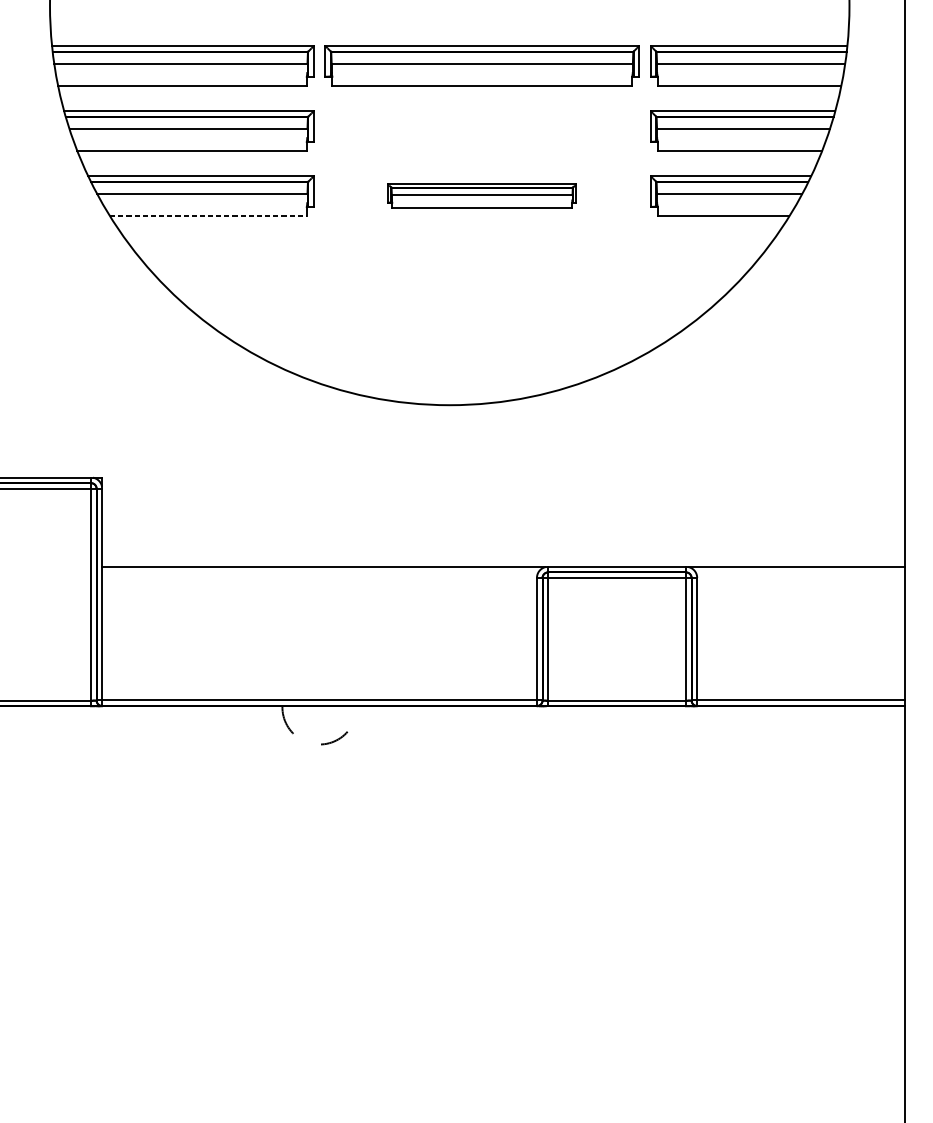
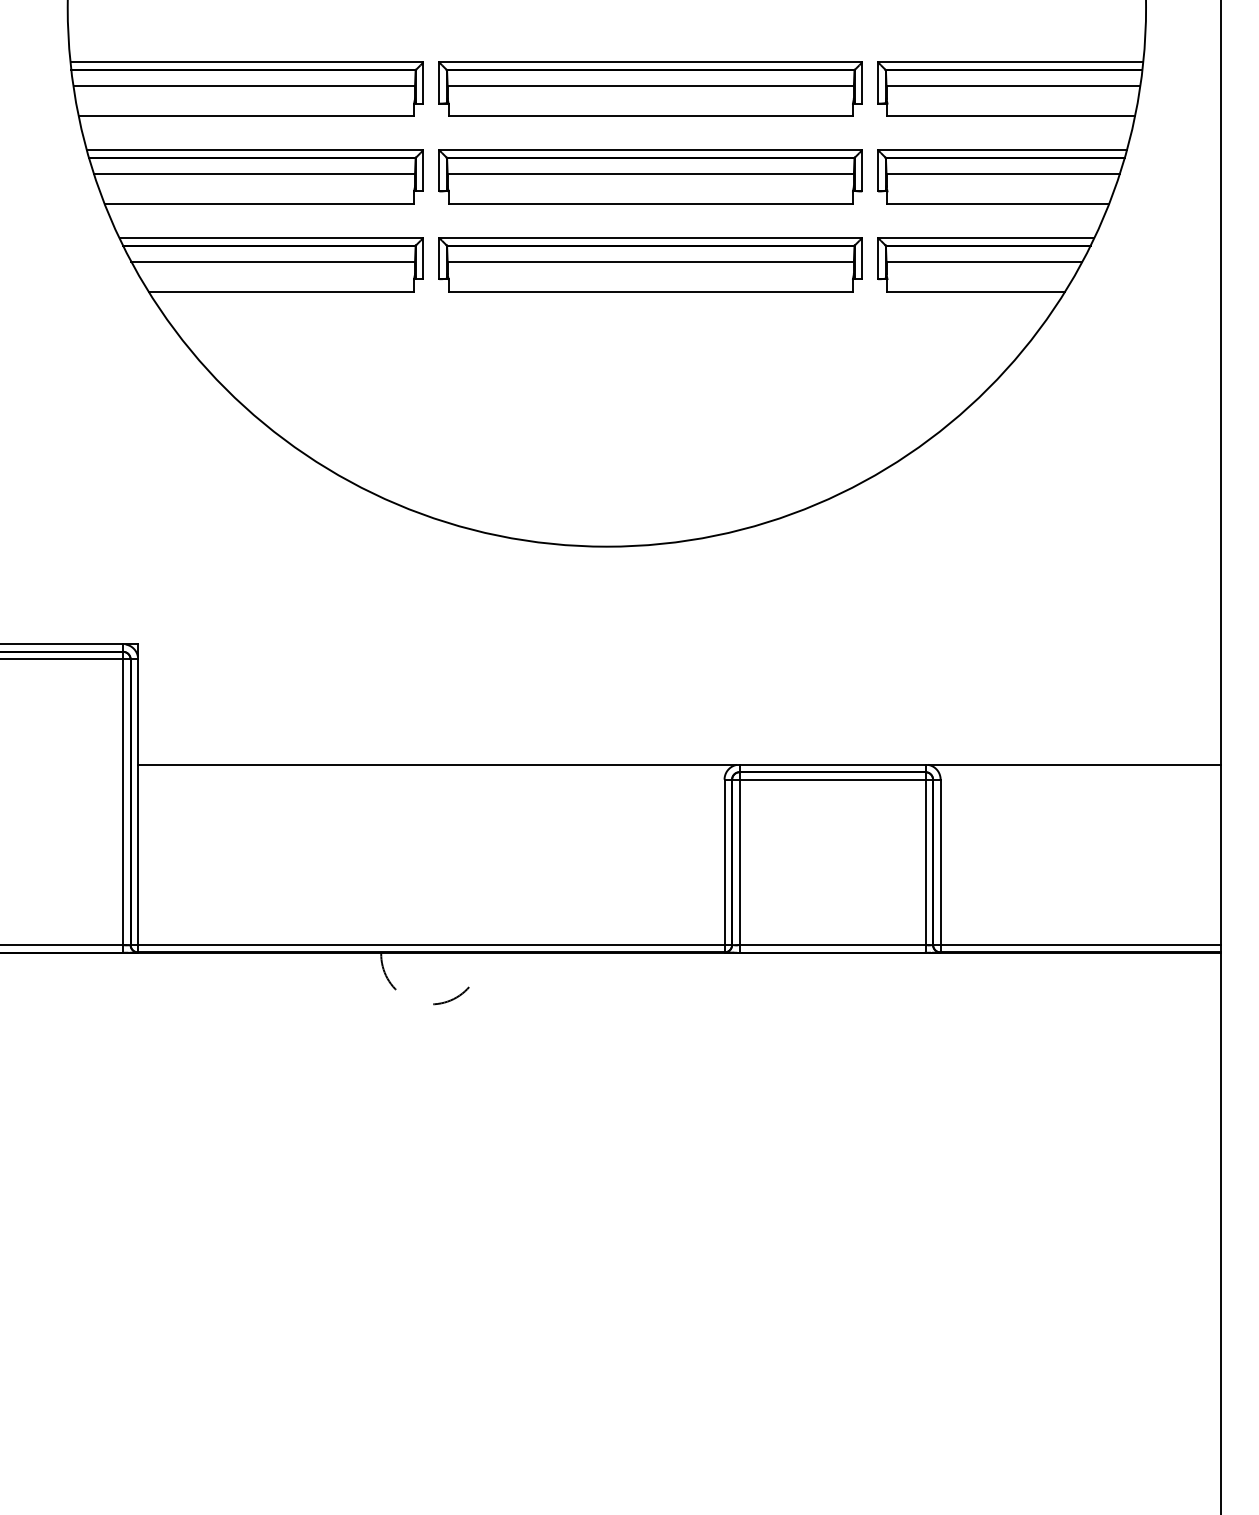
part: (482, 130) -> (650, 176), added
part: (482, 195) -> (650, 264), size x1.67
line: (208, 216) -> (281, 291), dashed -> solid

